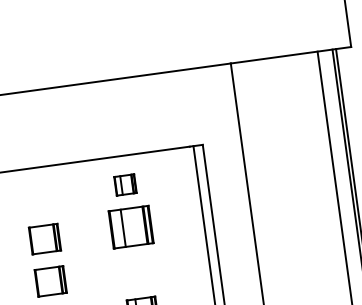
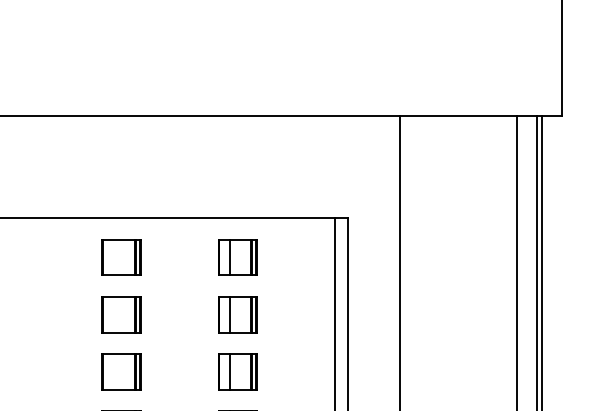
part: (125, 185) -> (237, 257), size x1.43
part: (39, 196) -> (121, 257), added
part: (130, 227) -> (237, 314), size x0.71
part: (136, 269) -> (237, 371), added

